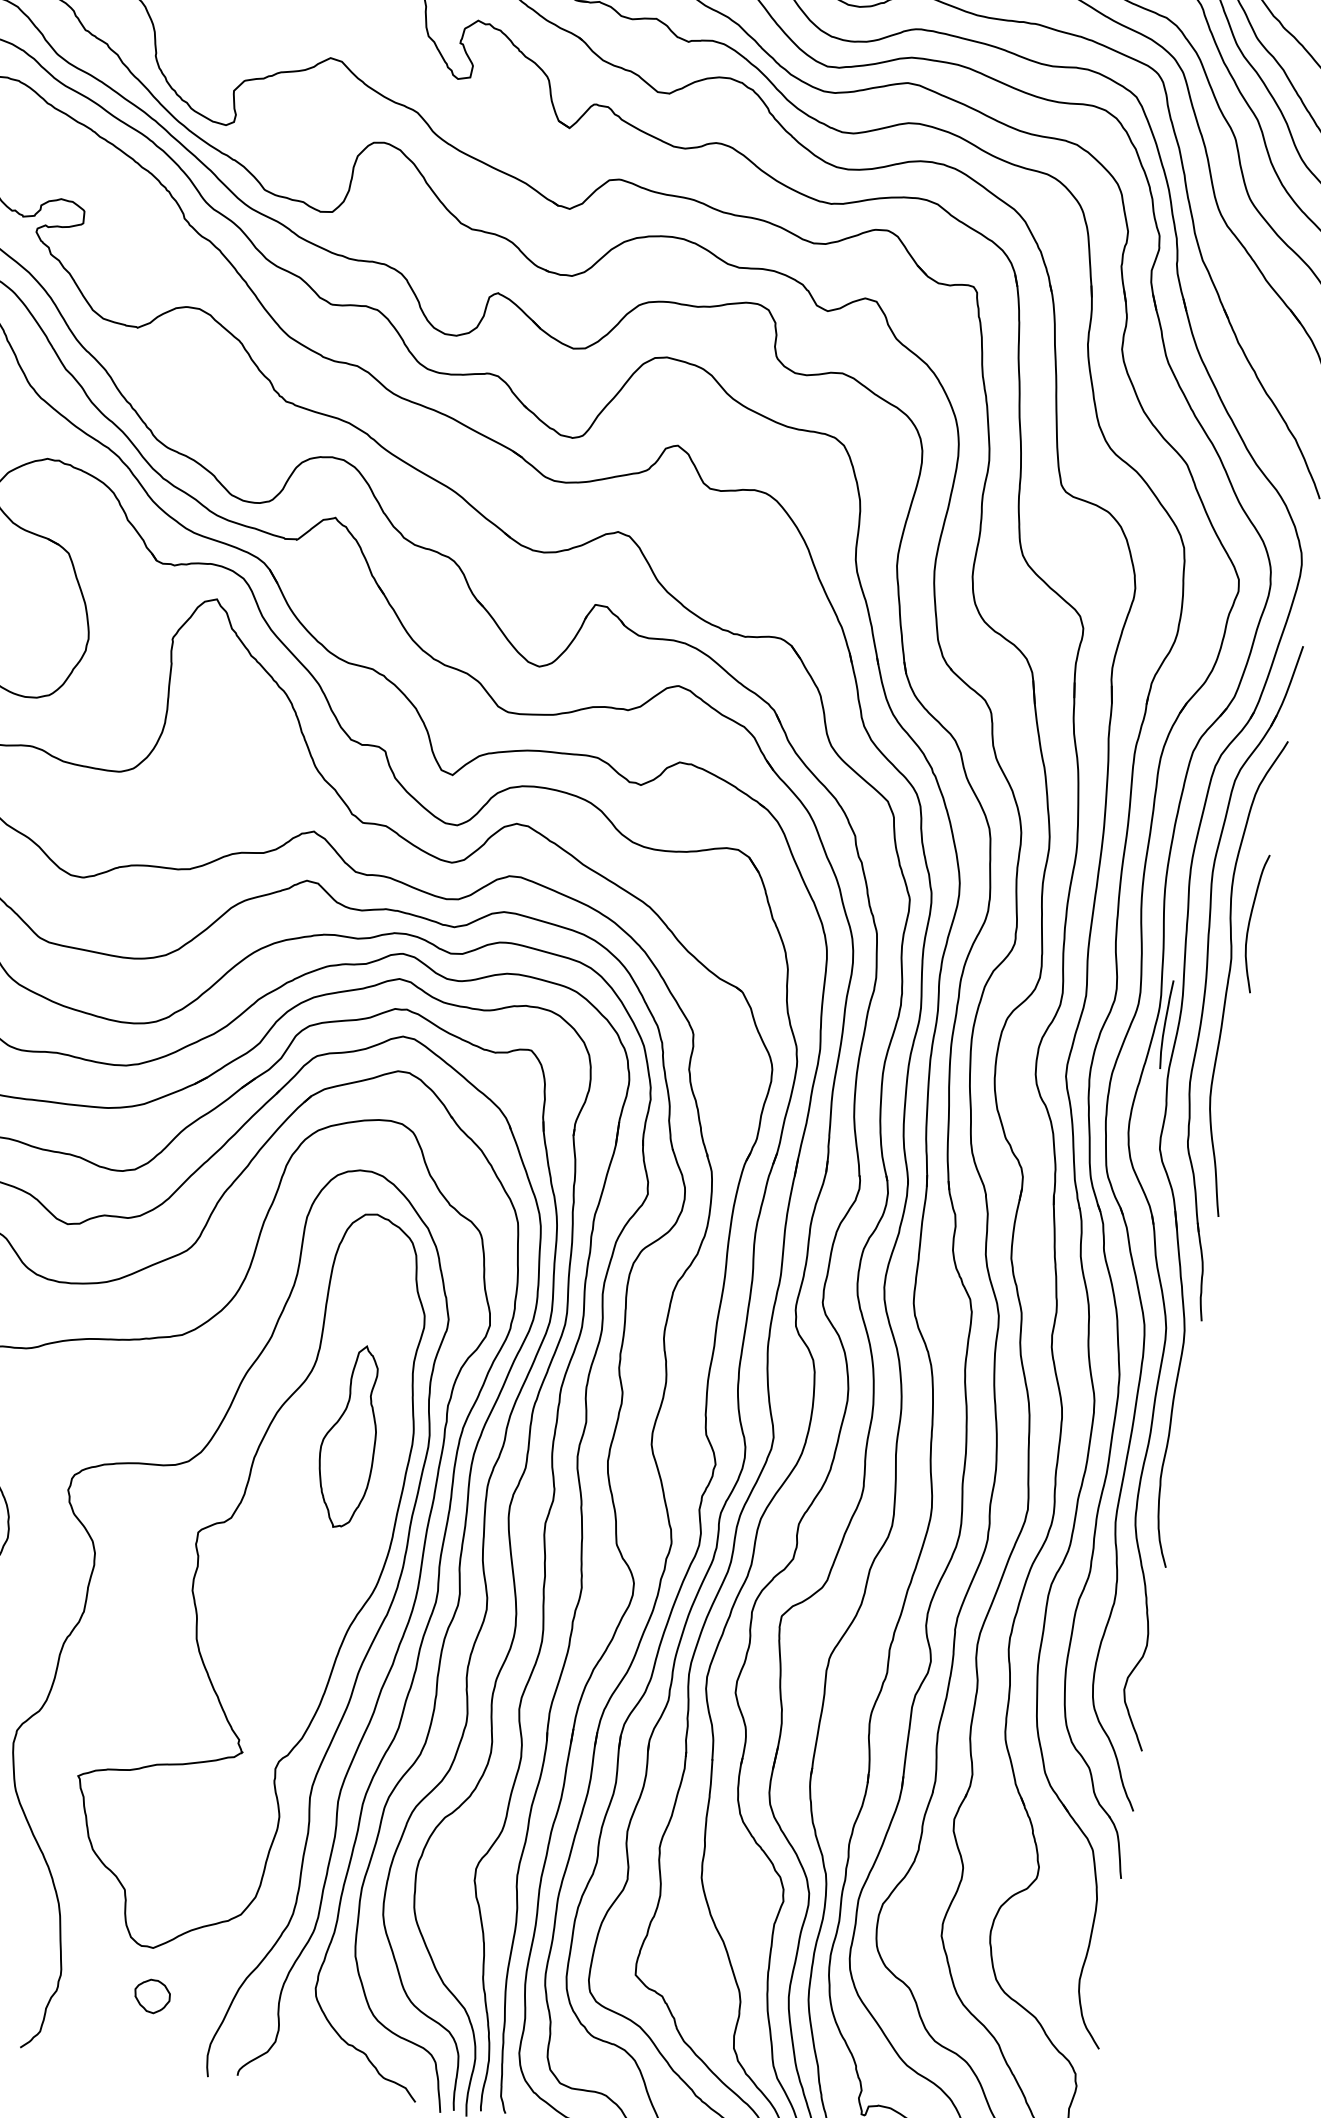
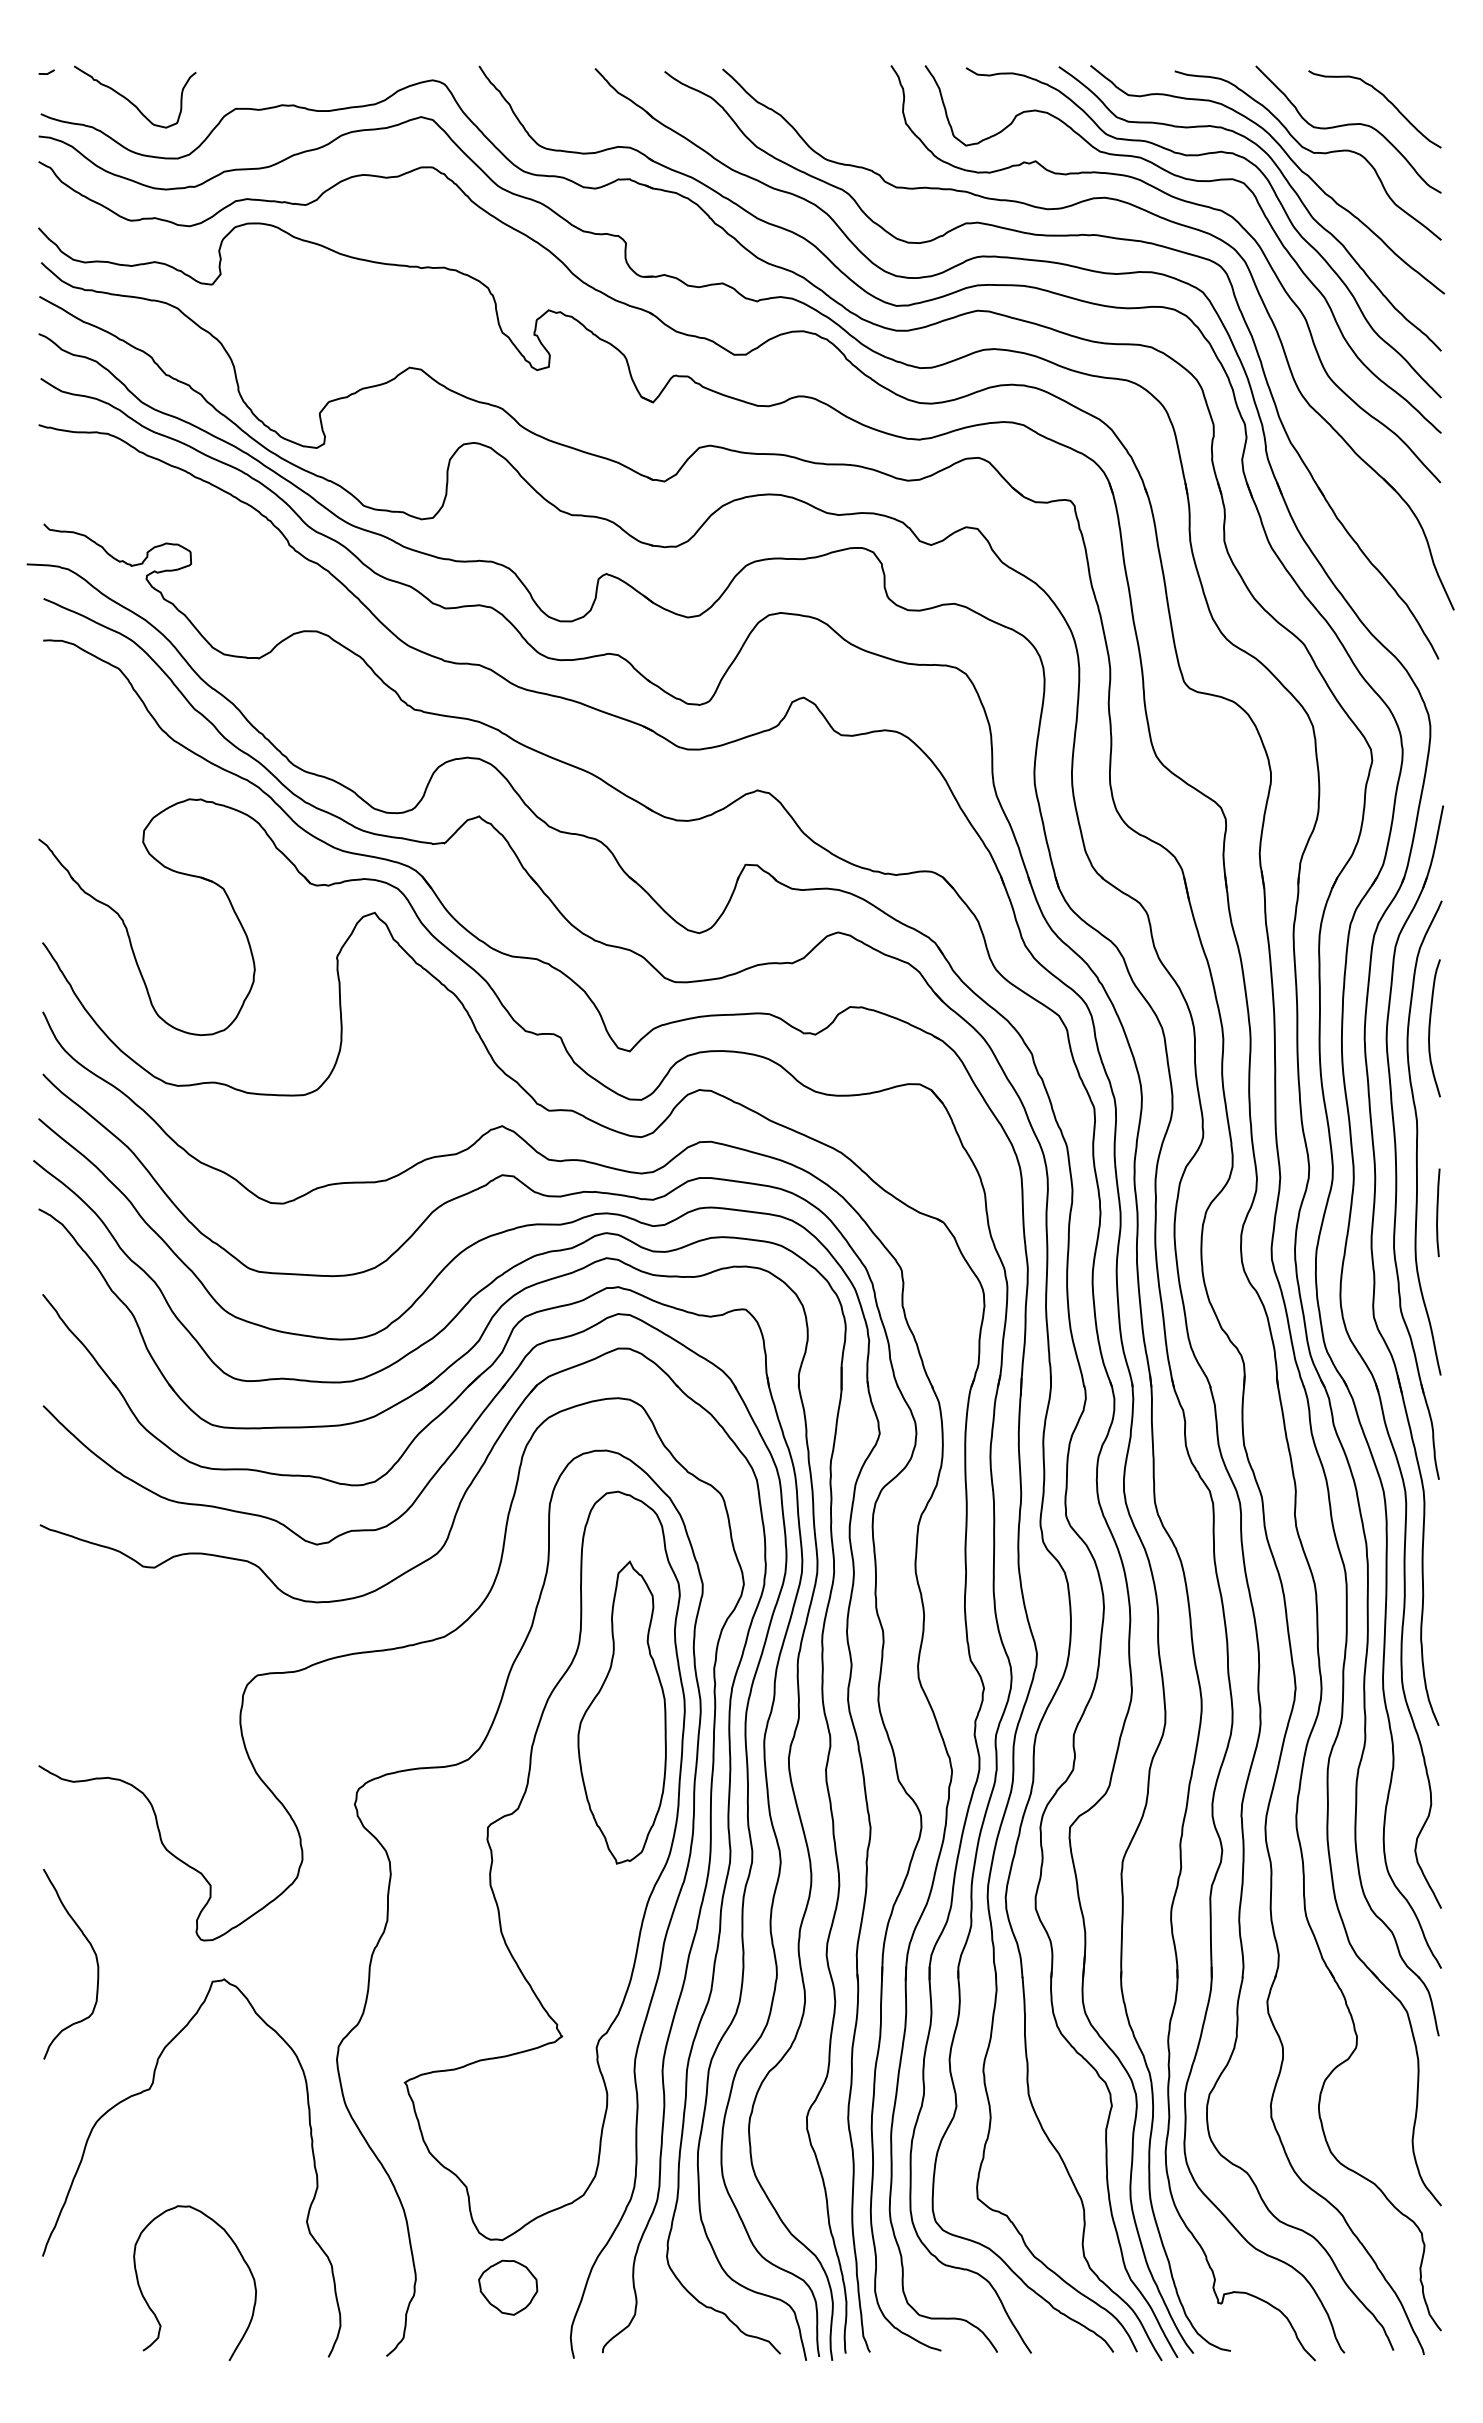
curve: (1250, 922) -> (1430, 1028), moved
curve: (1166, 1024) -> (1438, 1212), moved
part: (348, 1436) -> (621, 1712), size x1.67
part: (152, 1996) -> (508, 2287), size x1.67

